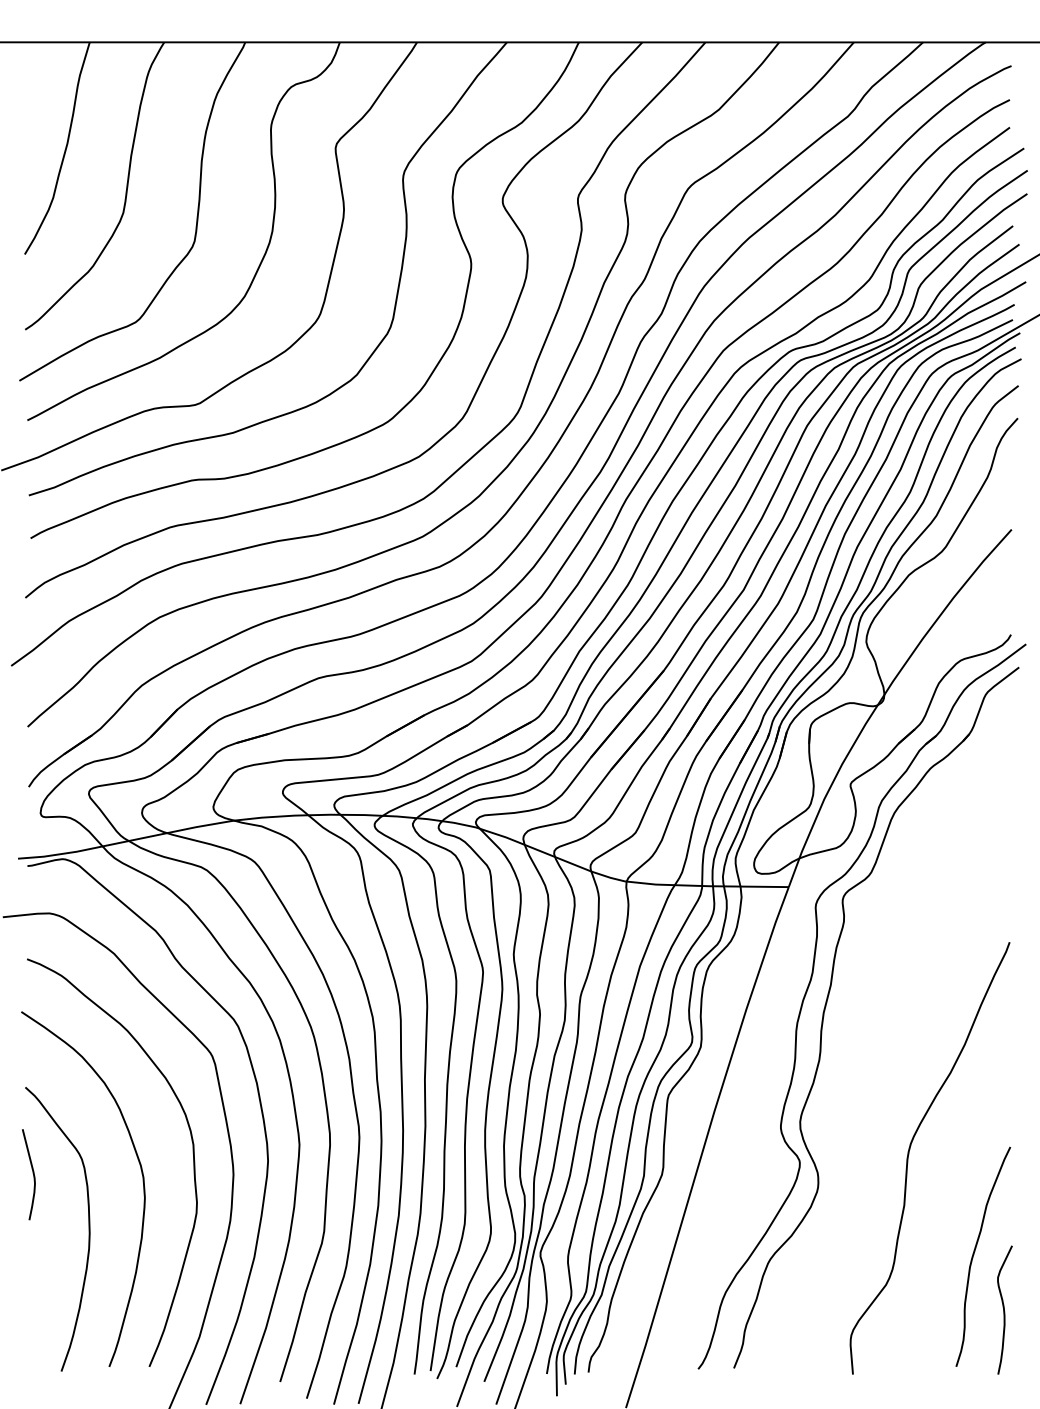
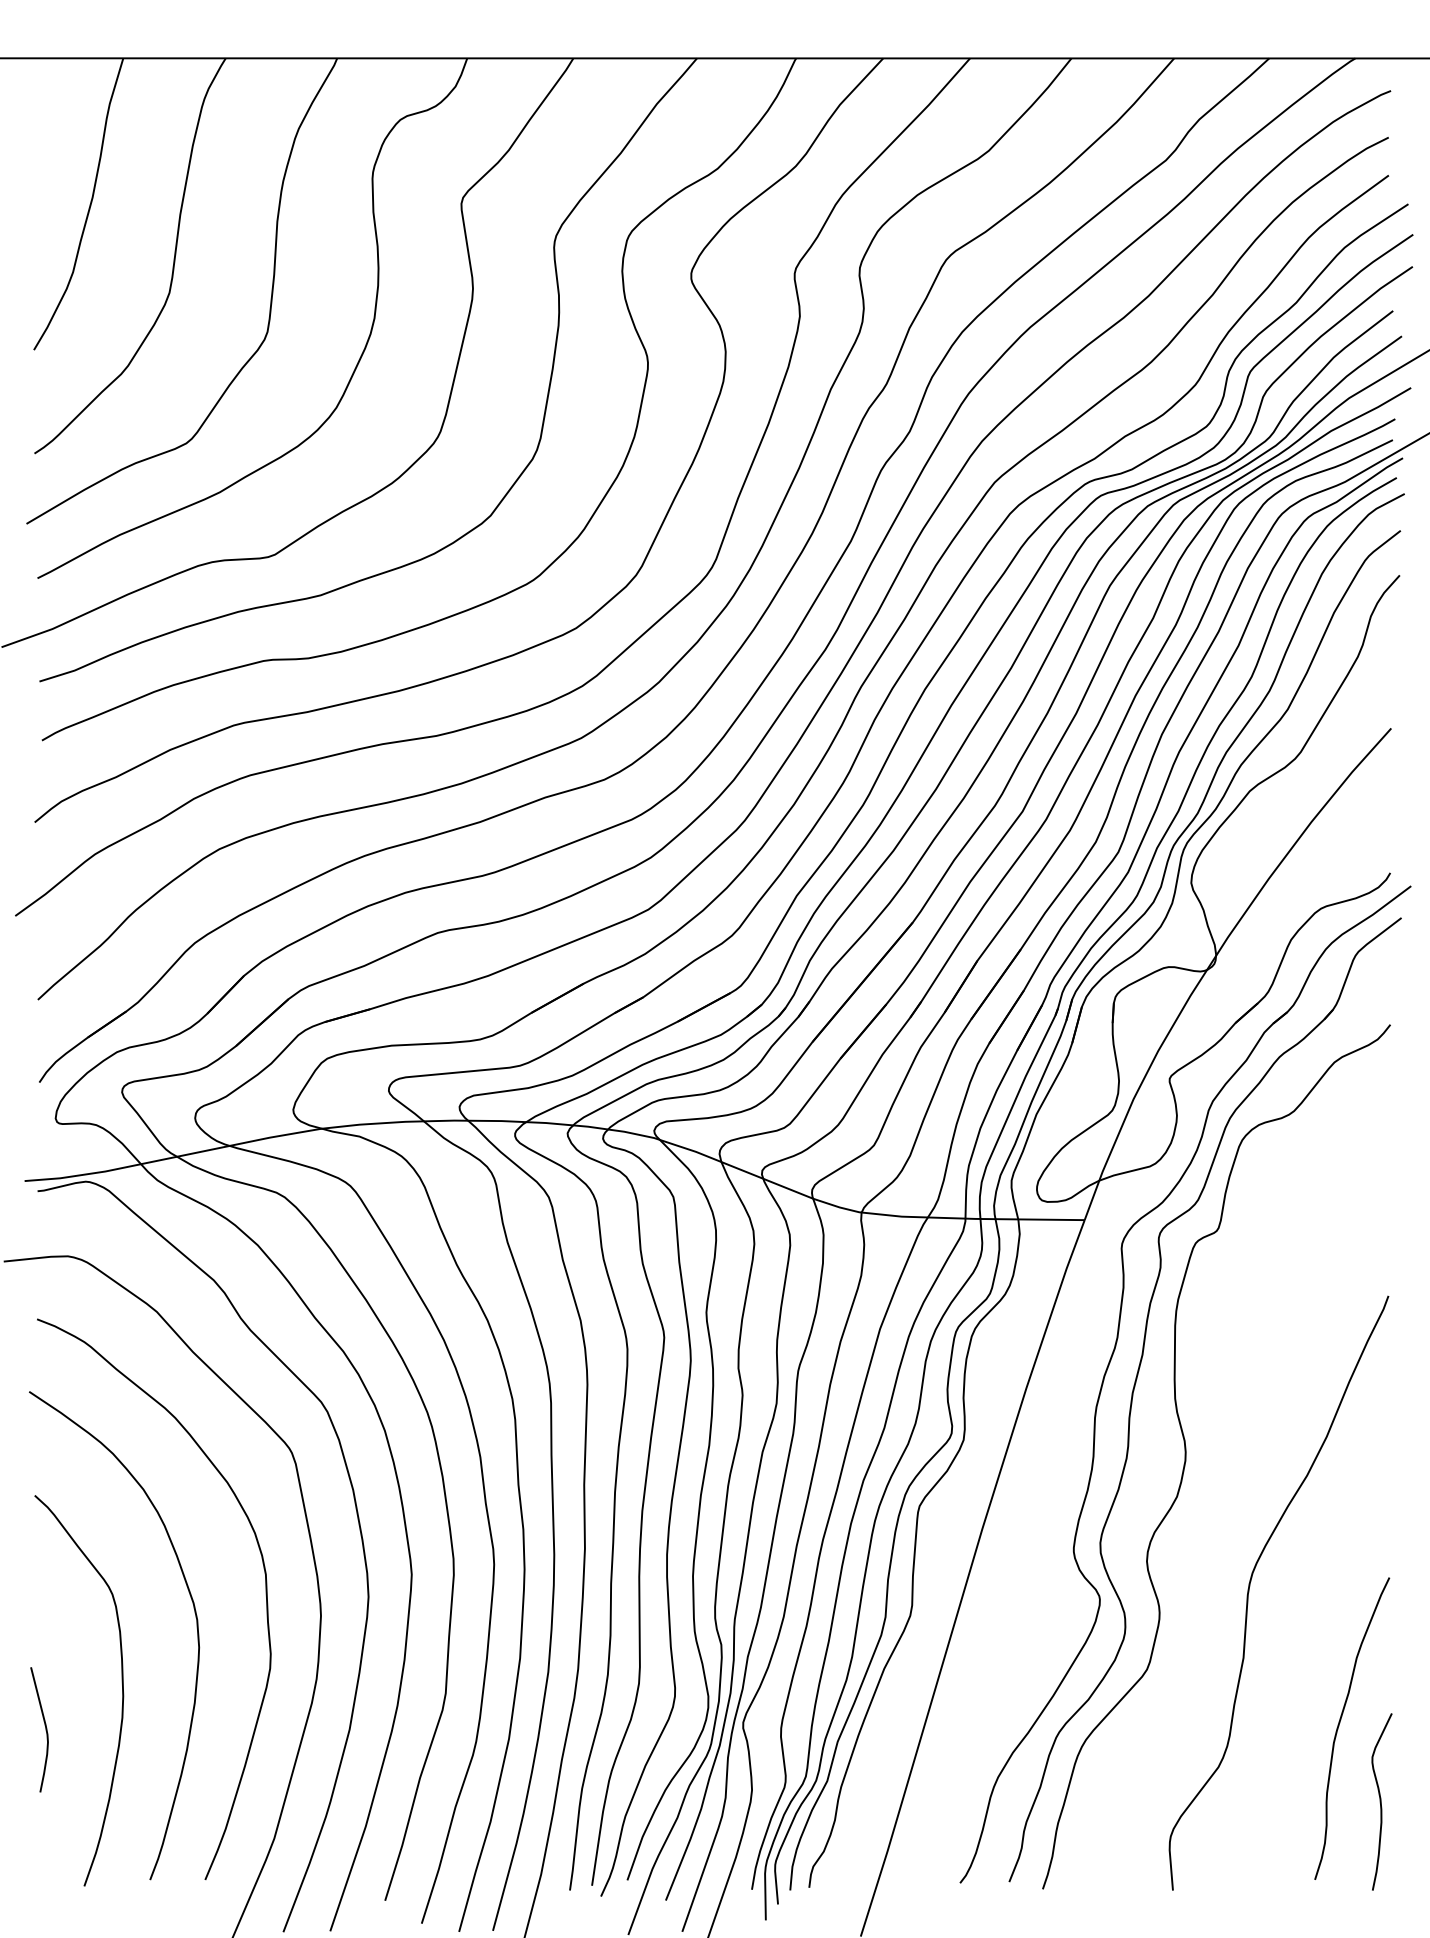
curve: (863, 1058) -> (1187, 1455), added
curve: (32, 1173) -> (44, 1728), moved

